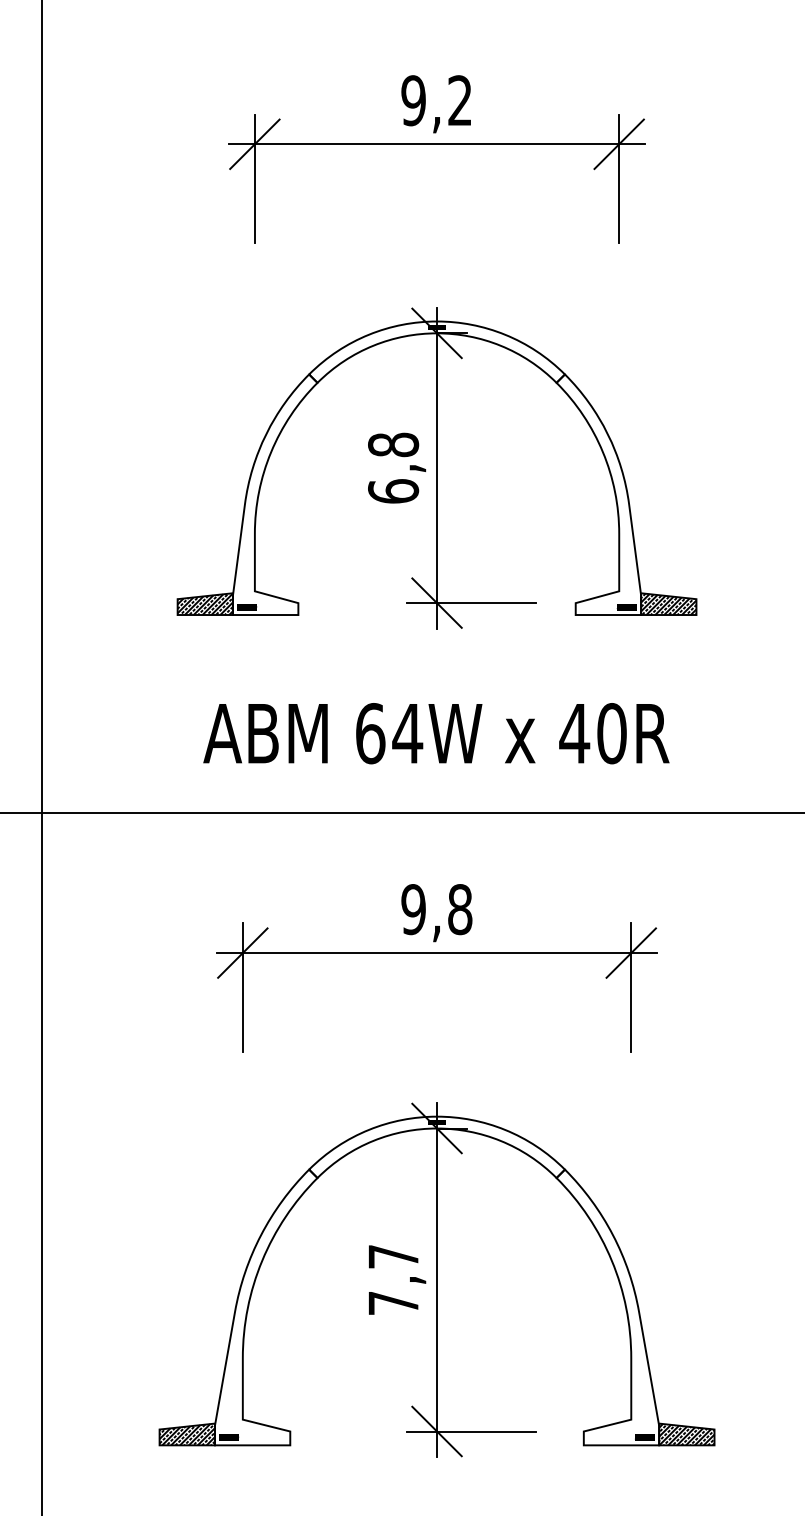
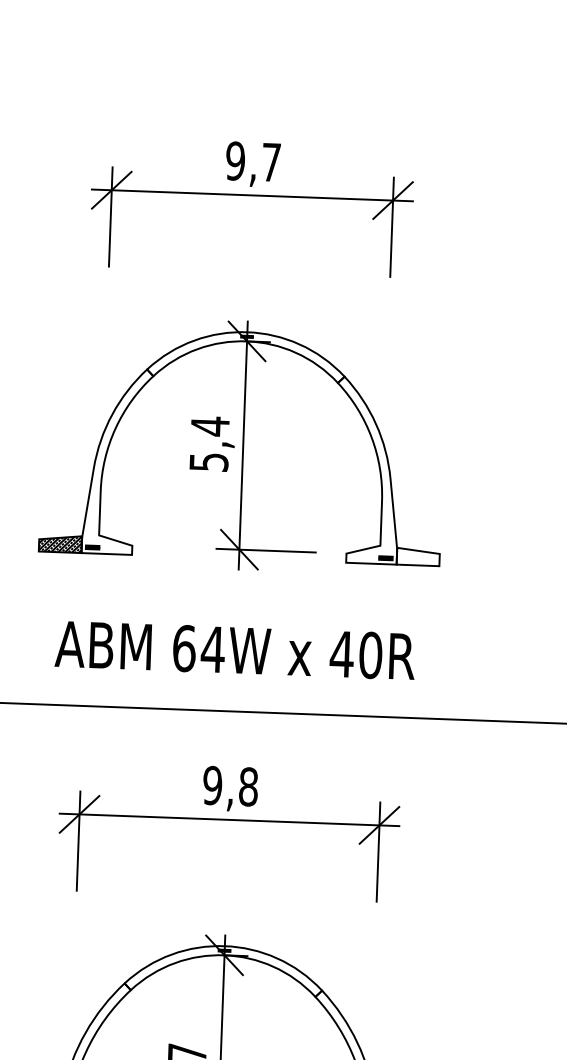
text: (459, 100) -> (270, 162), 9,2 -> 9,7
text: (393, 467) -> (209, 443), 6,8 -> 5,4
hatch: (668, 604) -> (418, 557), removed

